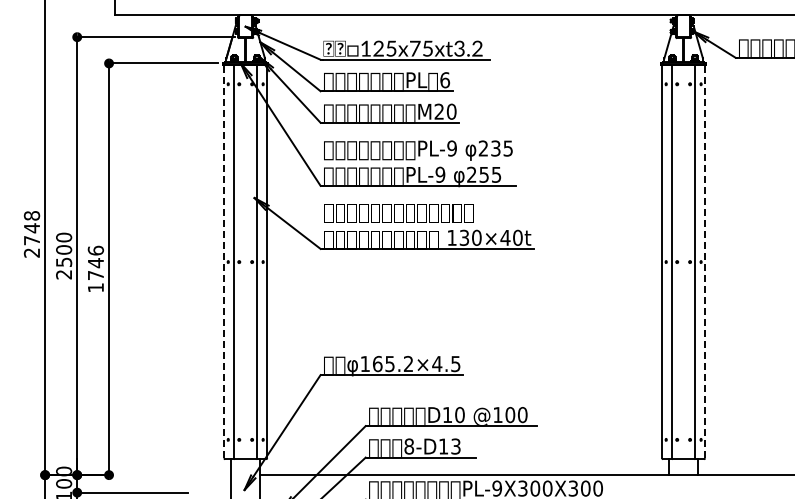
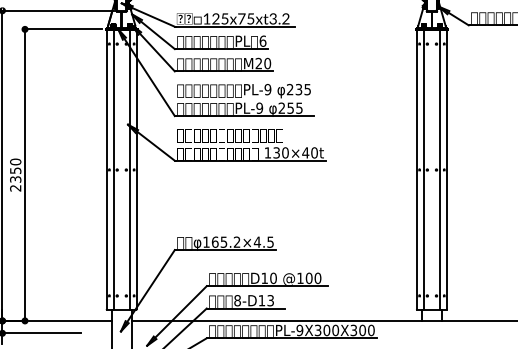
line: (224, 262) -> (106, 170), dashed -> solid
line: (705, 262) -> (447, 170), dashed -> solid
text: (95, 268) -> (15, 174), 1746 -> 2350
line: (172, 475) -> (69, 321), added

